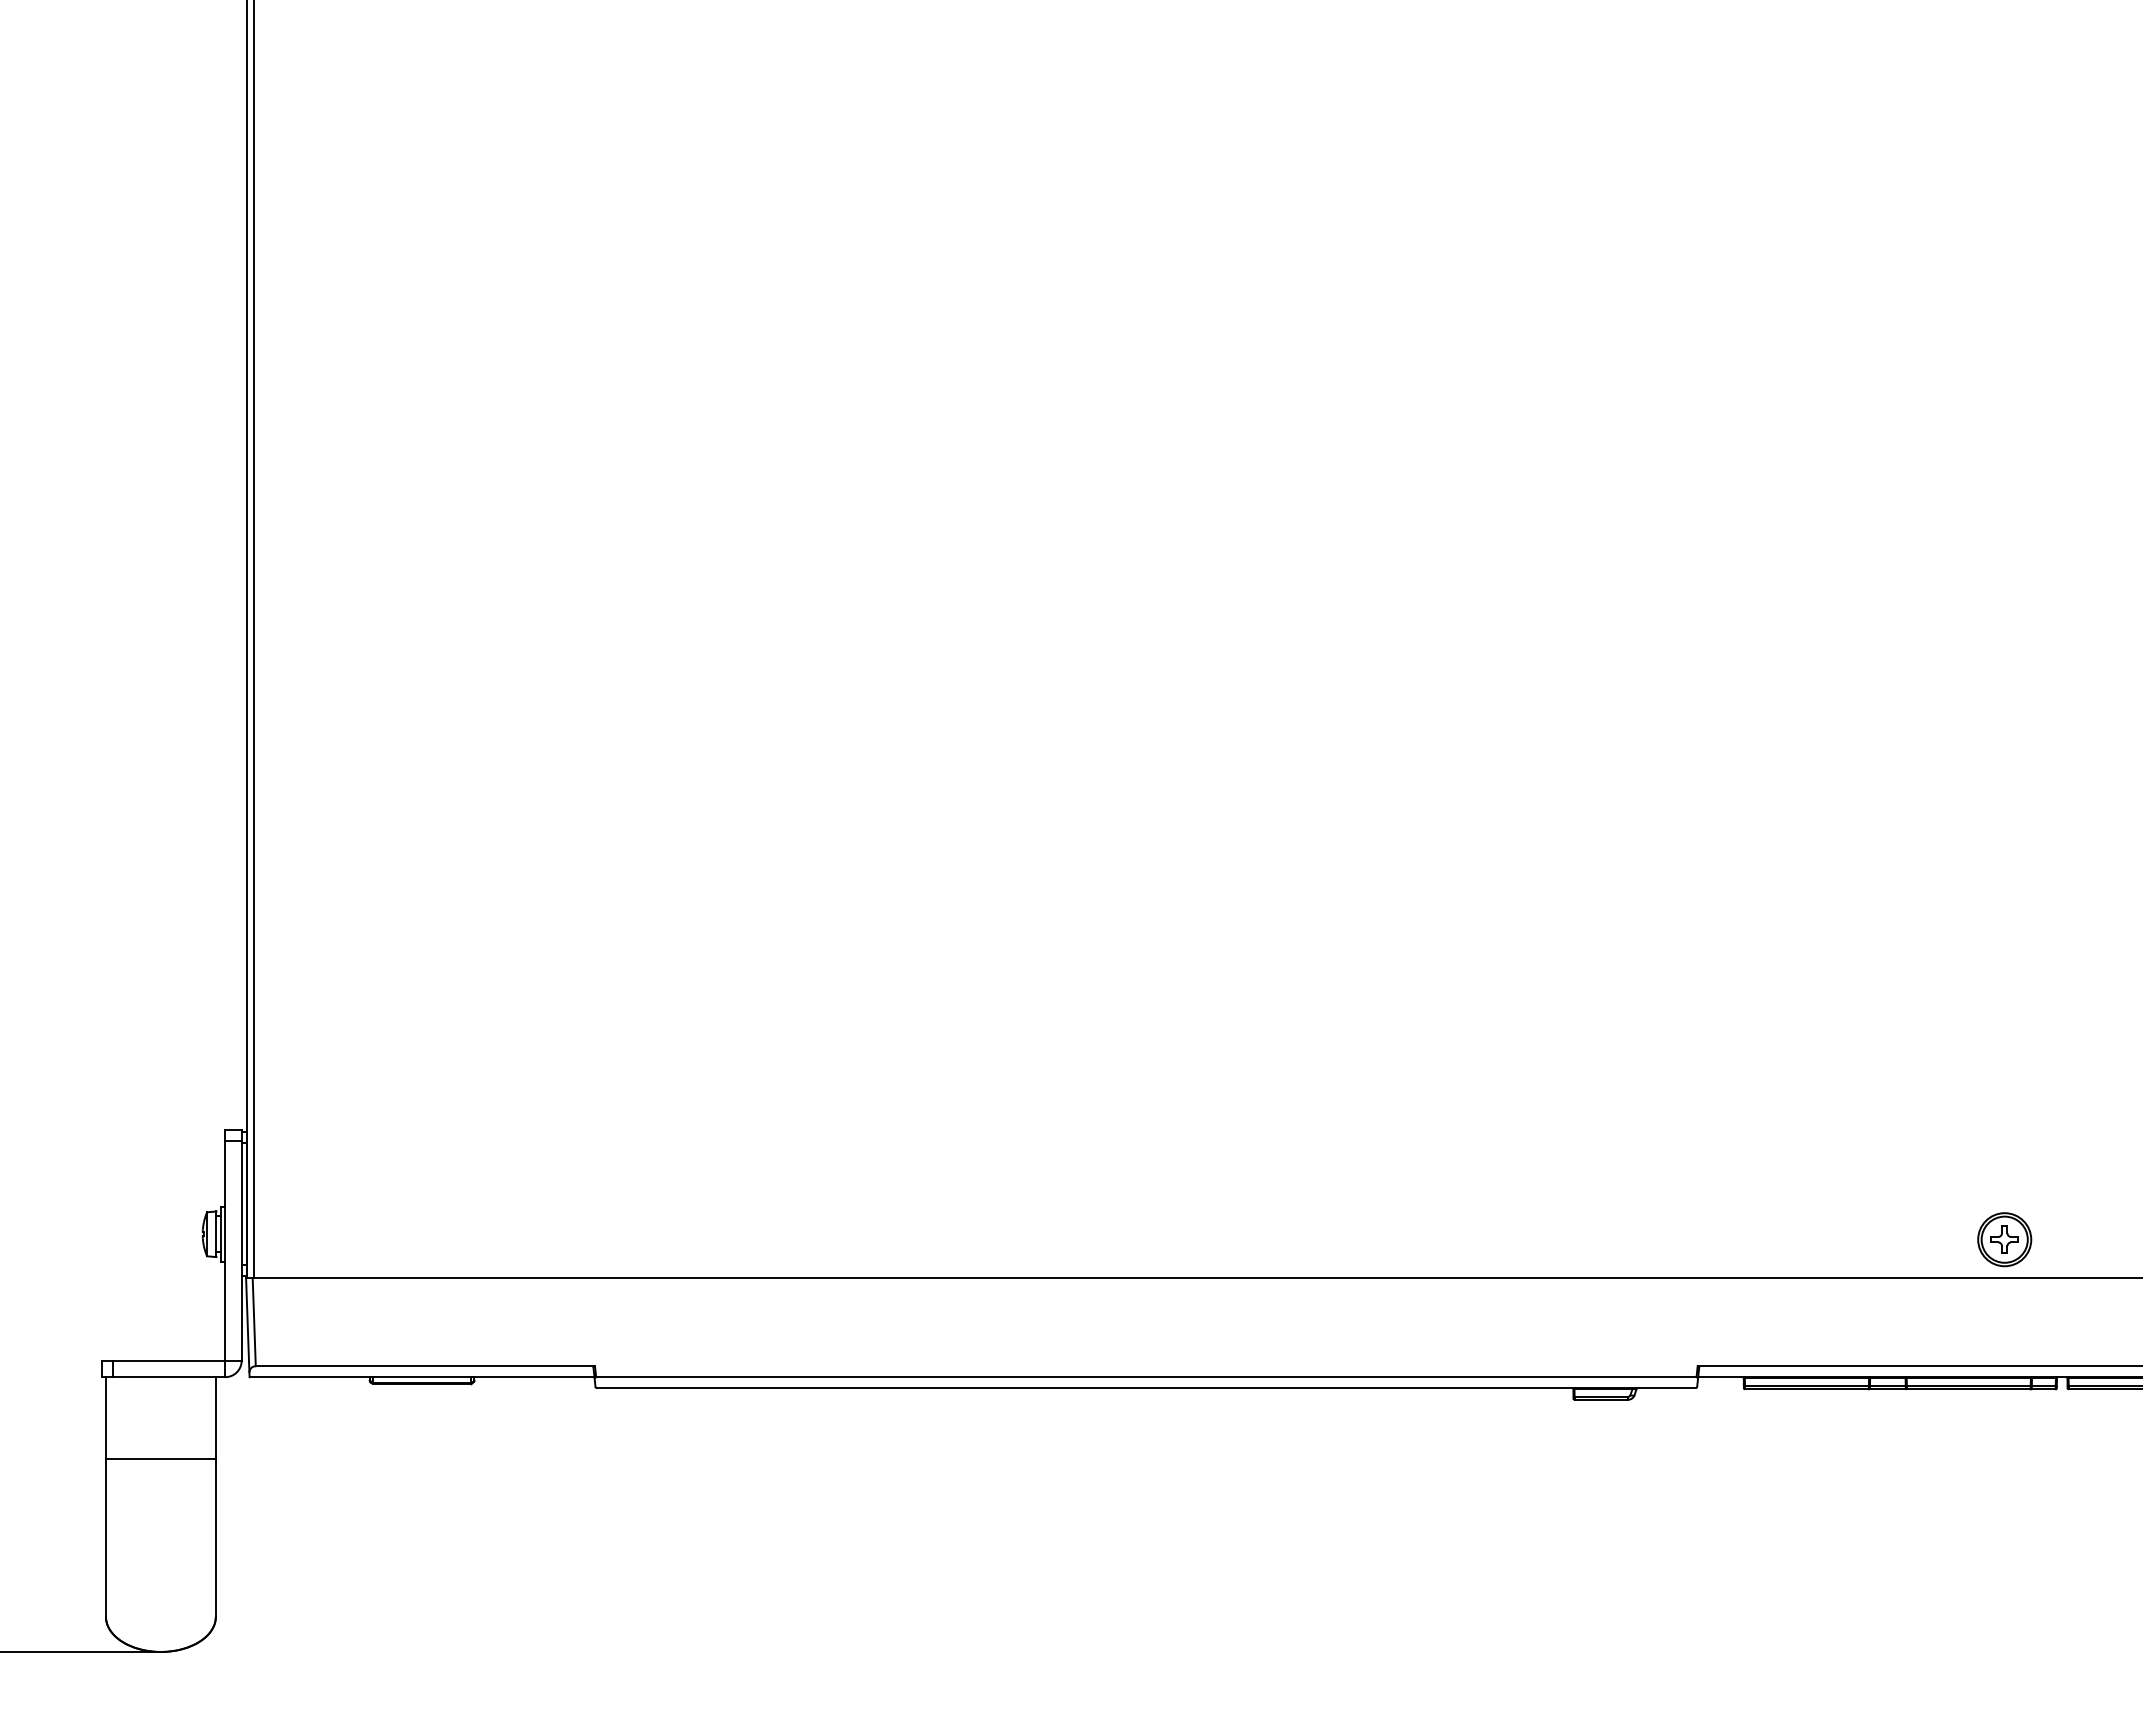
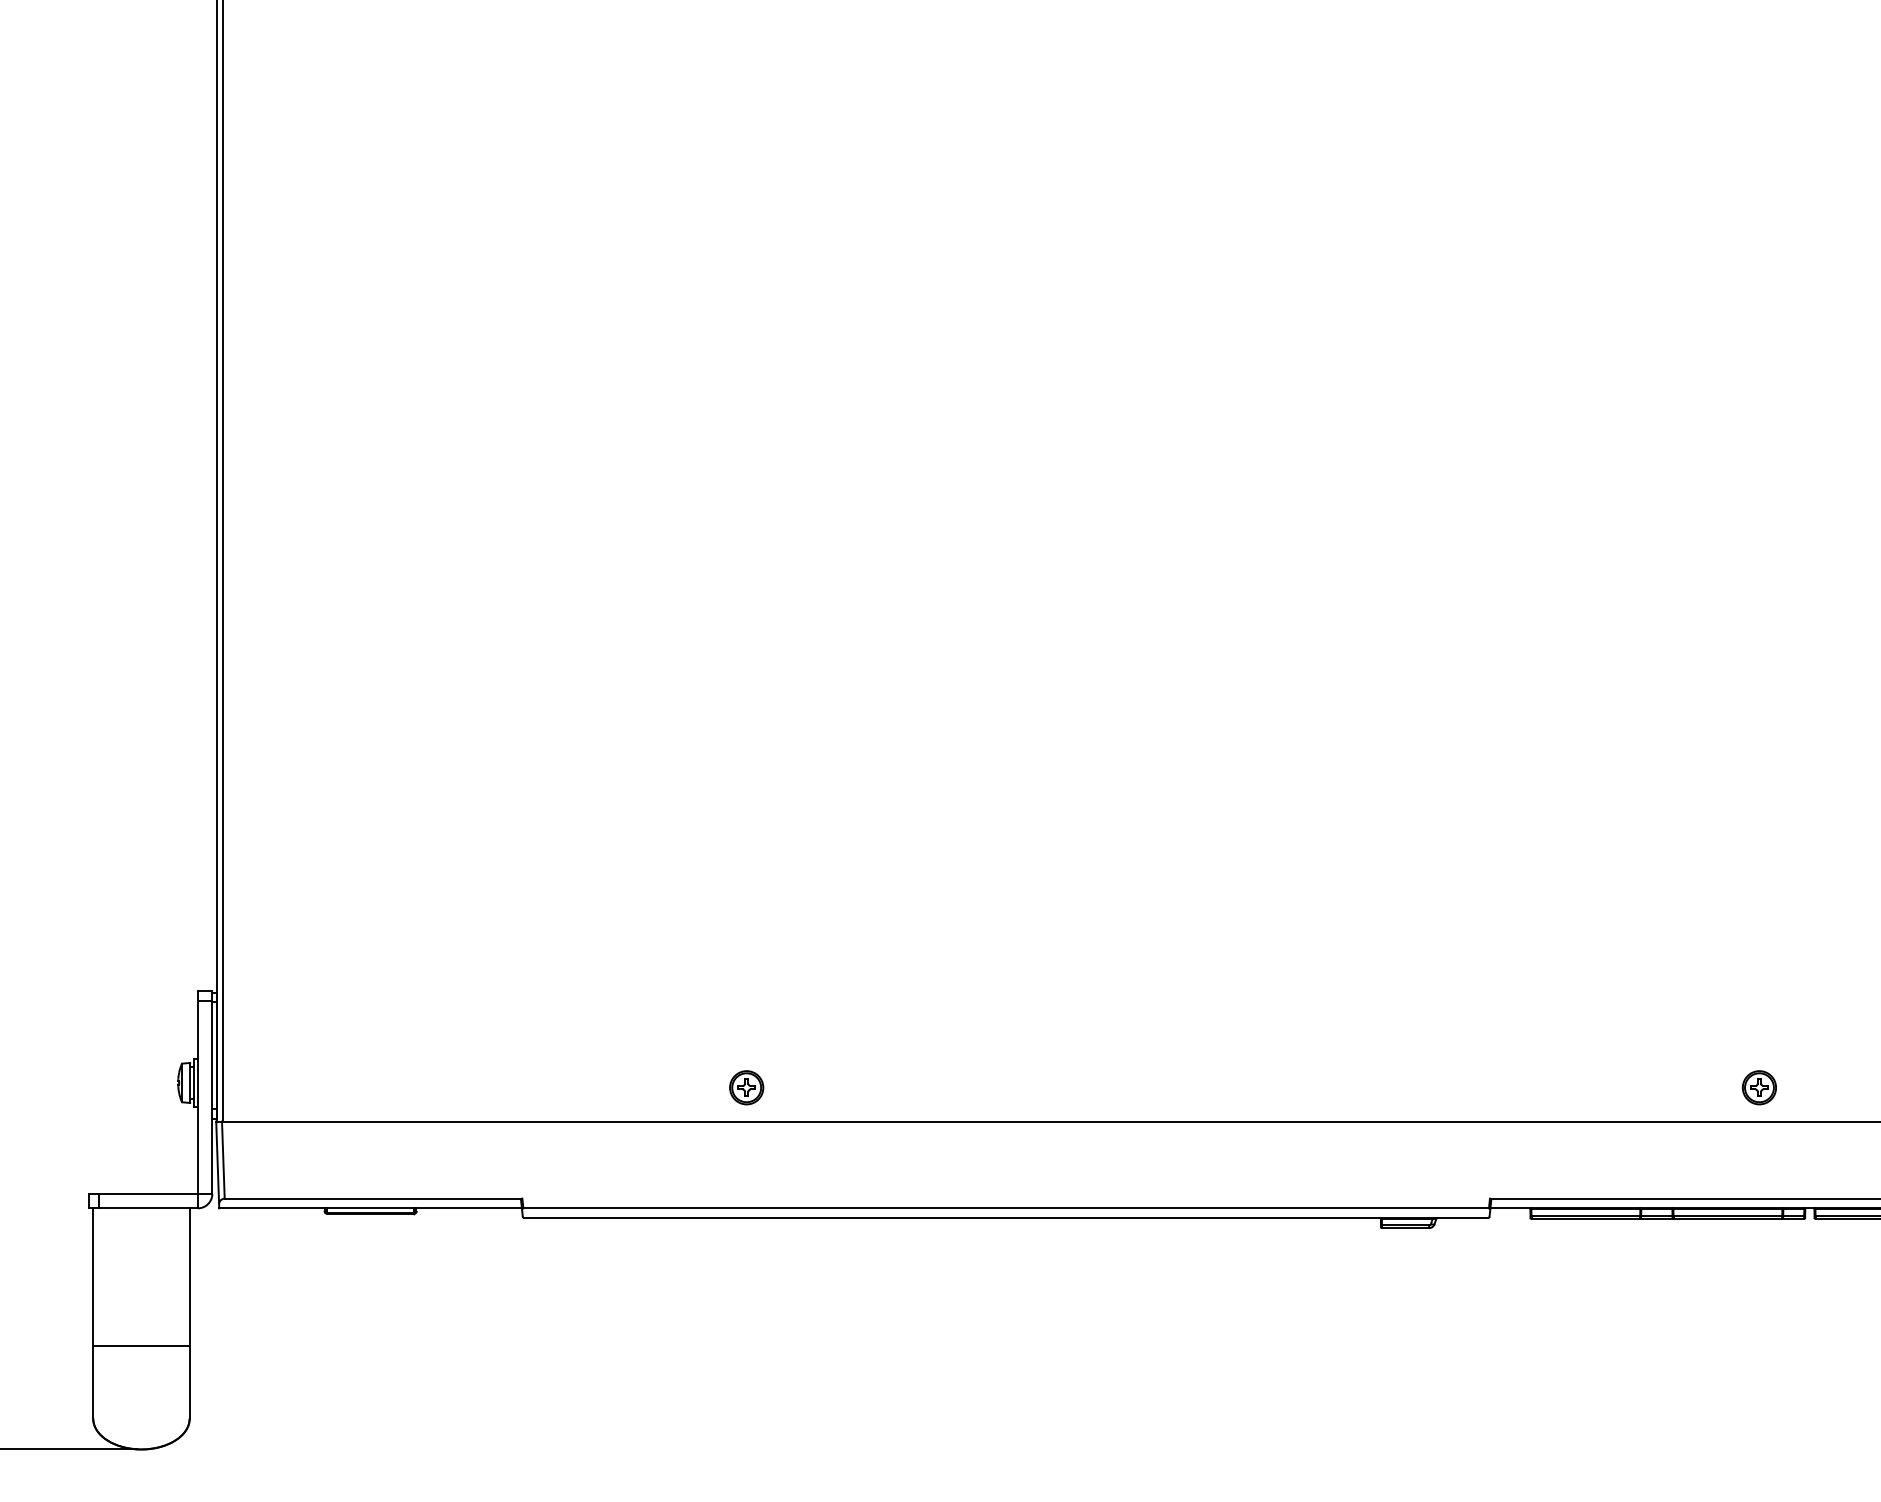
part: (850, 1239) -> (746, 1087), added
part: (2004, 1239) -> (1759, 1087), size x0.71
line: (160, 1459) -> (141, 1346), moved

